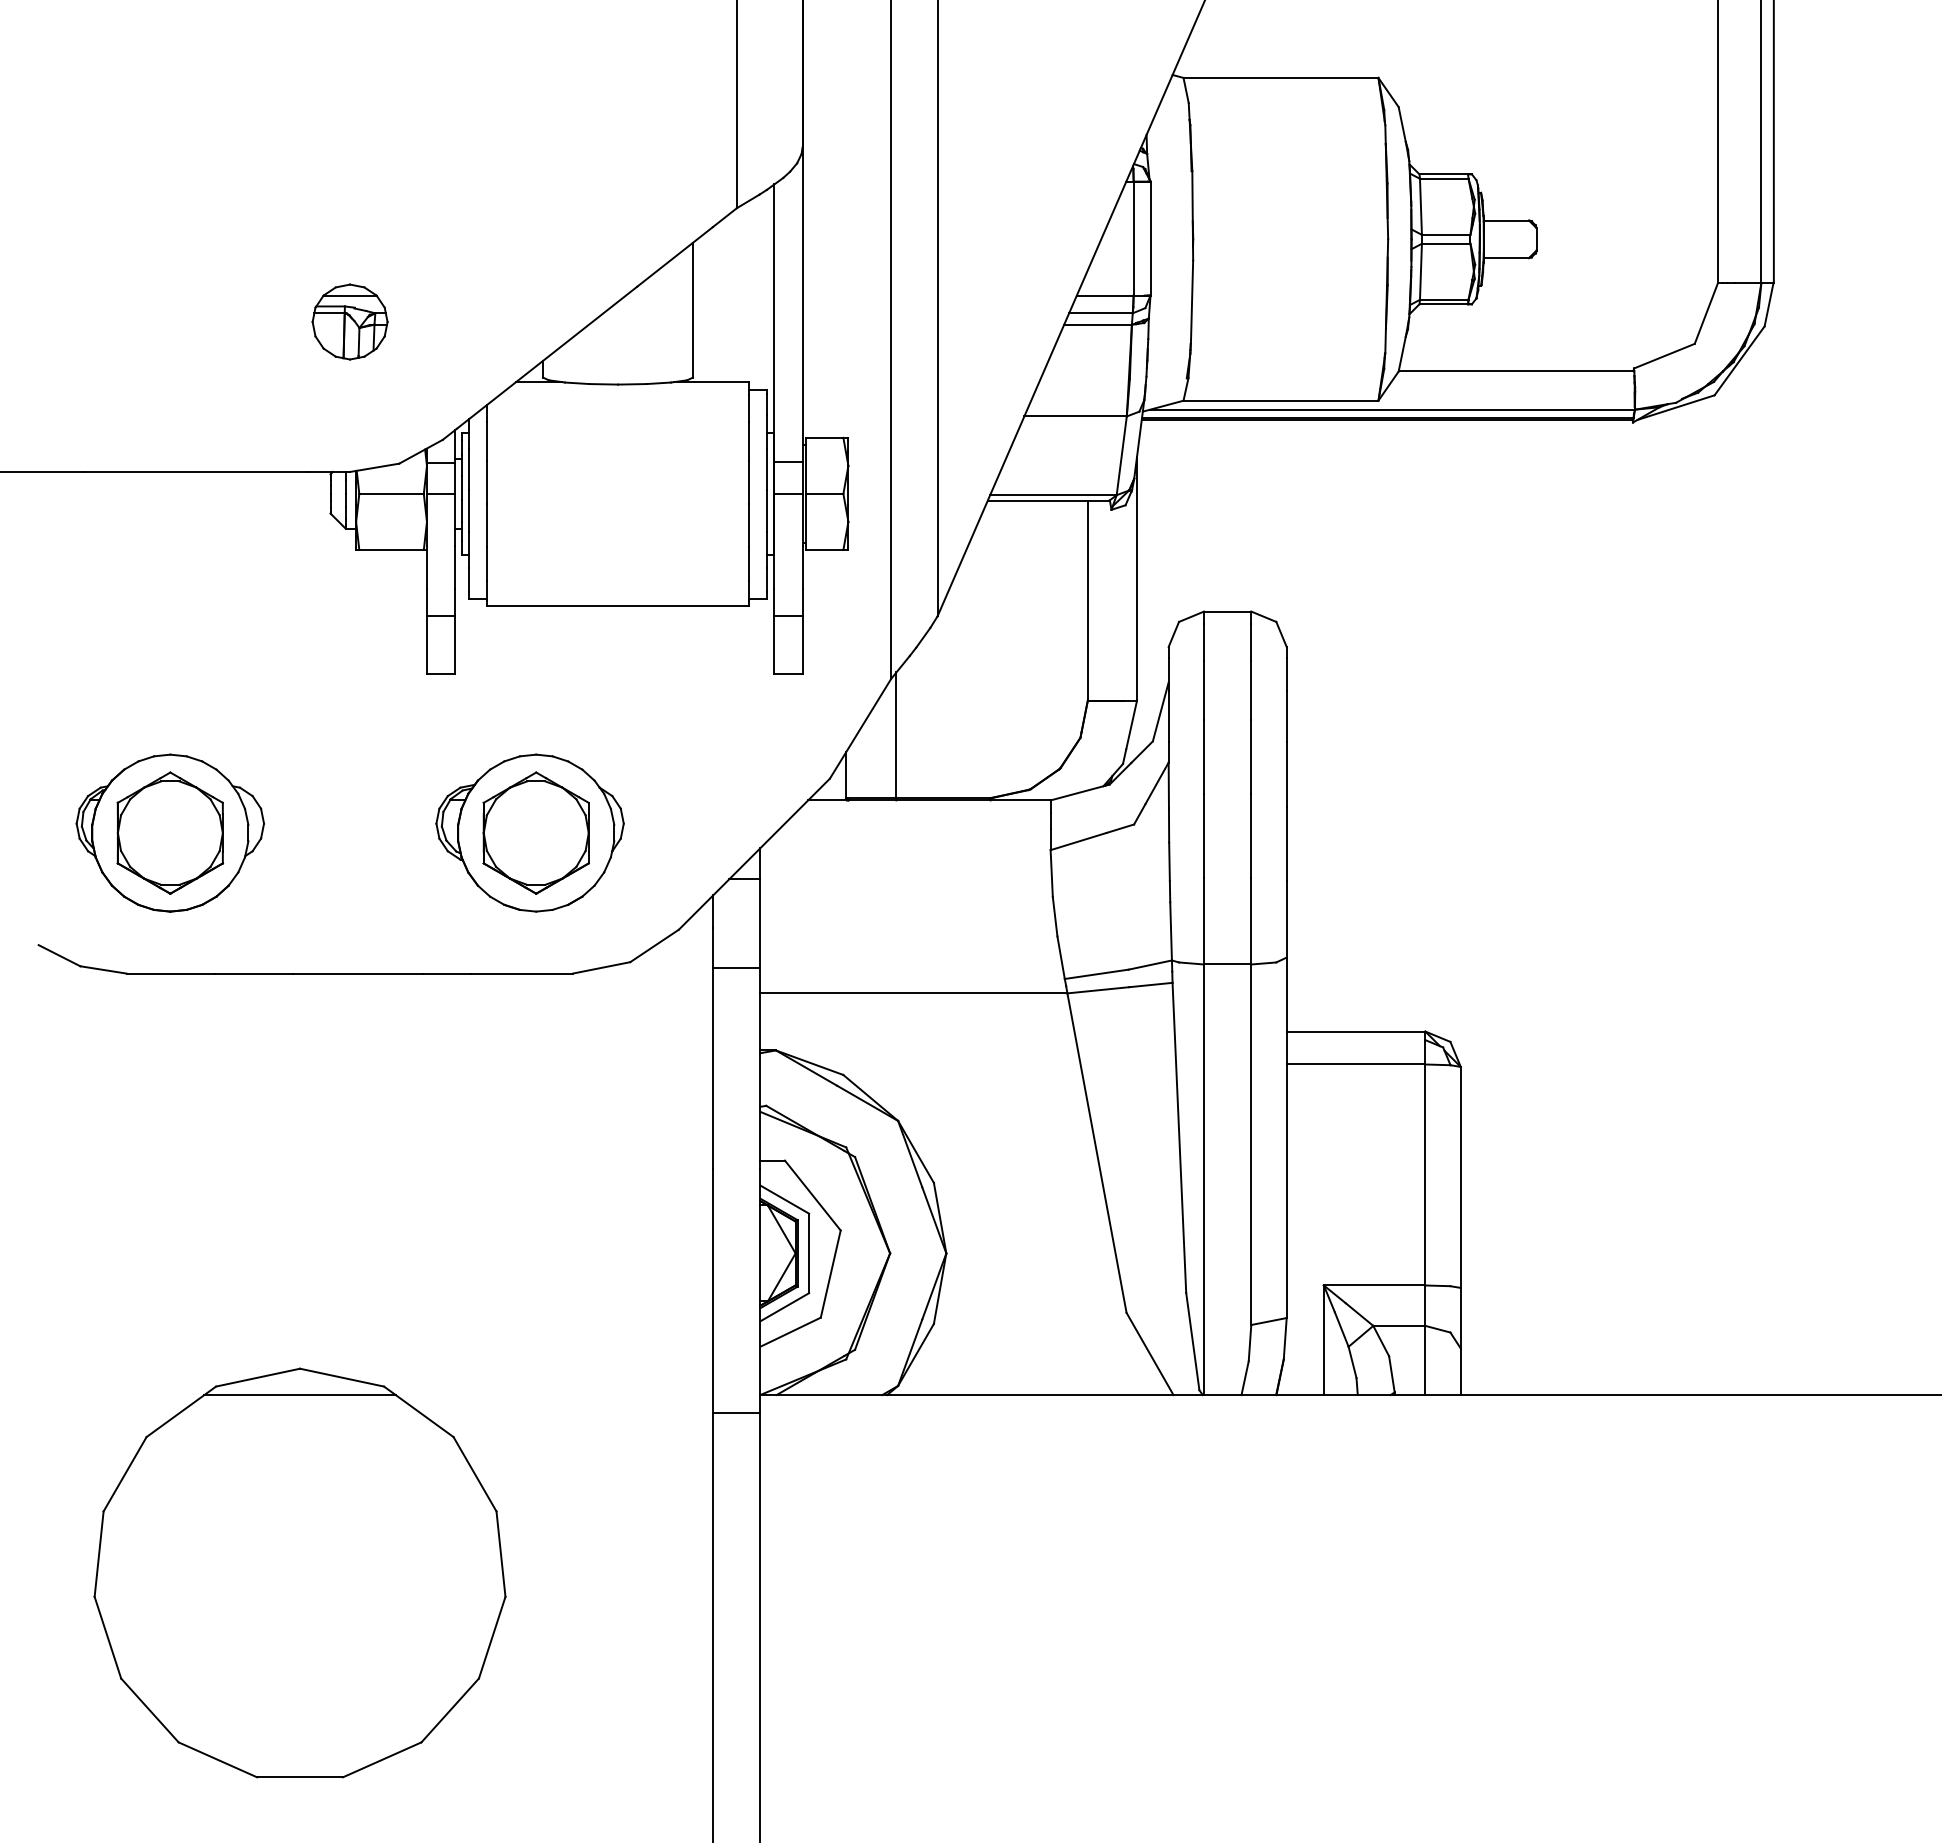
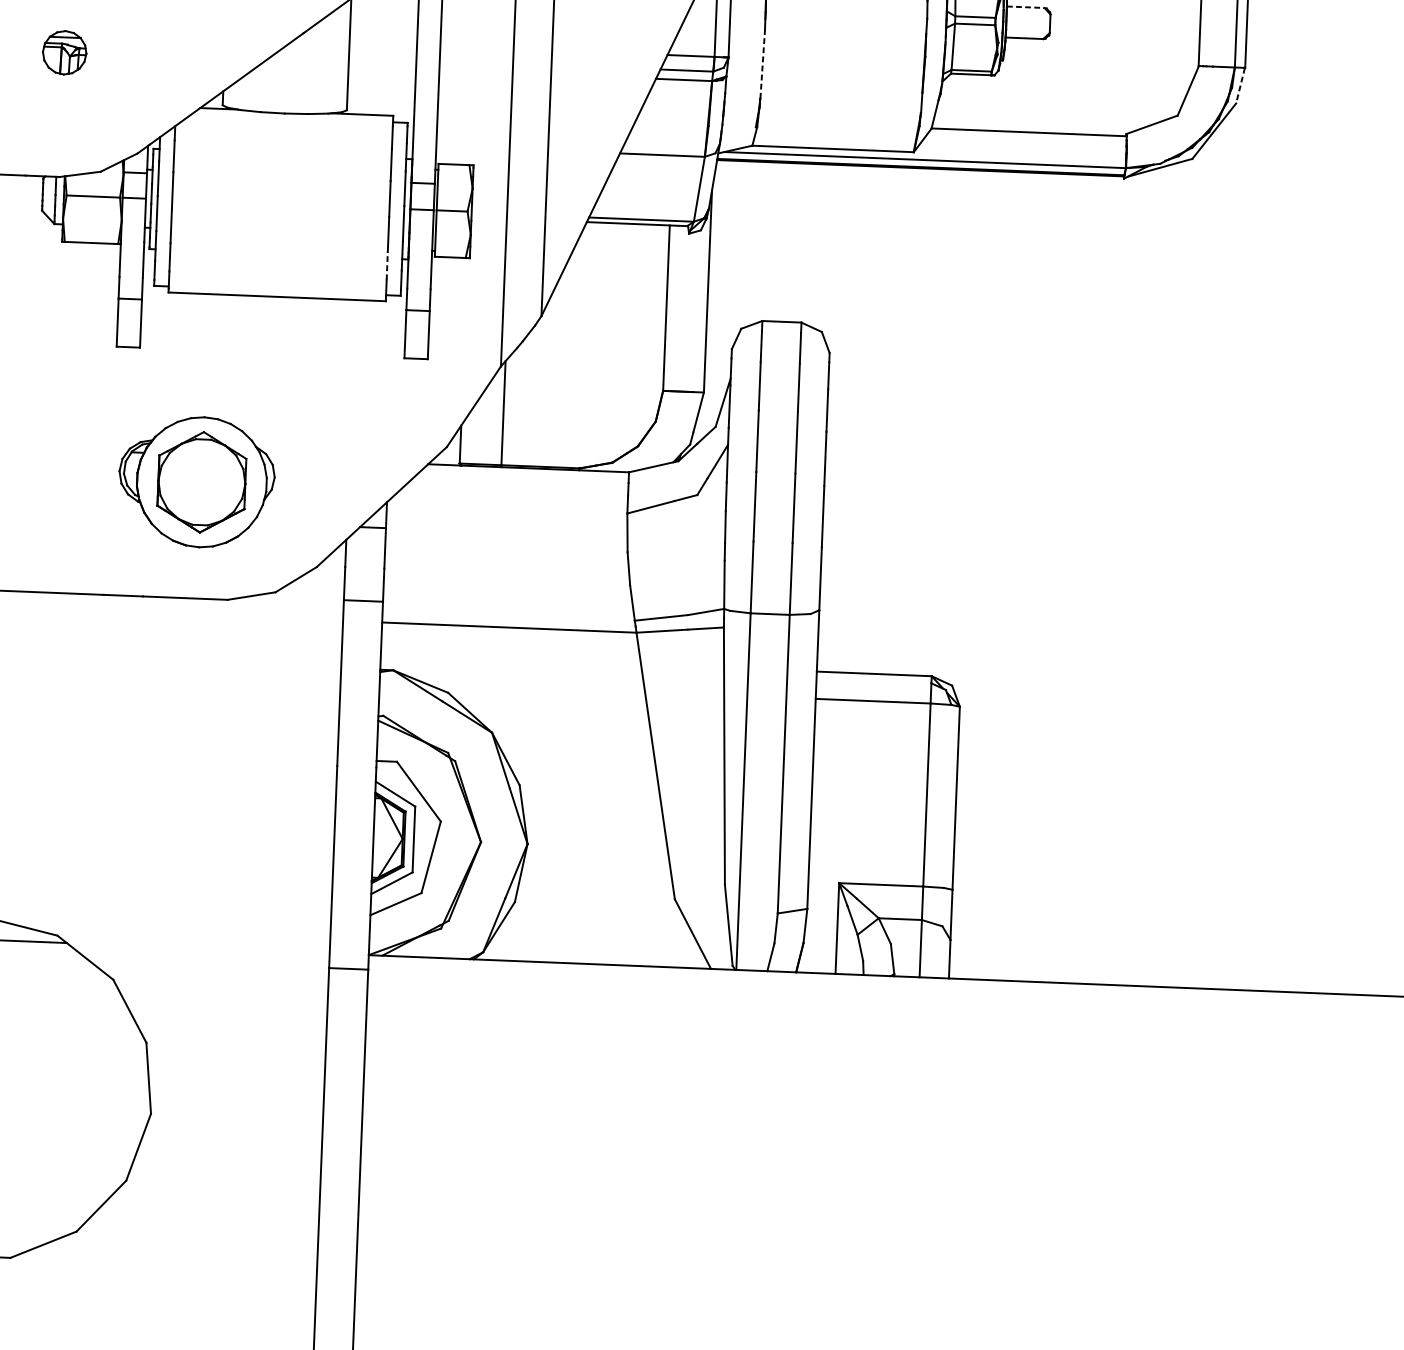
line: (1506, 220) -> (1025, 7), solid -> dashed
line: (1192, 301) -> (763, 63), solid -> dashed
line: (1768, 305) -> (1240, 86), solid -> dashed
part: (349, 321) -> (64, 52), size x0.7
line: (749, 563) -> (387, 266), solid -> dashed

